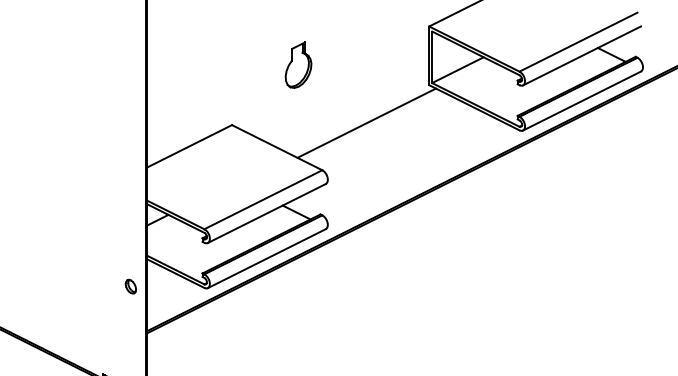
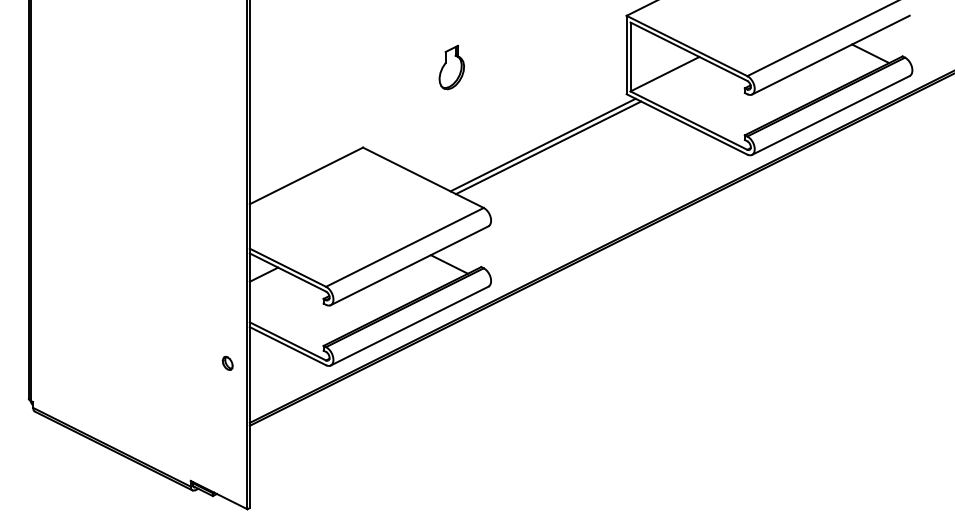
part: (298, 65) -> (451, 67), size x0.71
line: (370, 125) -> (548, 147), added
part: (130, 285) -> (227, 362), size x0.71

